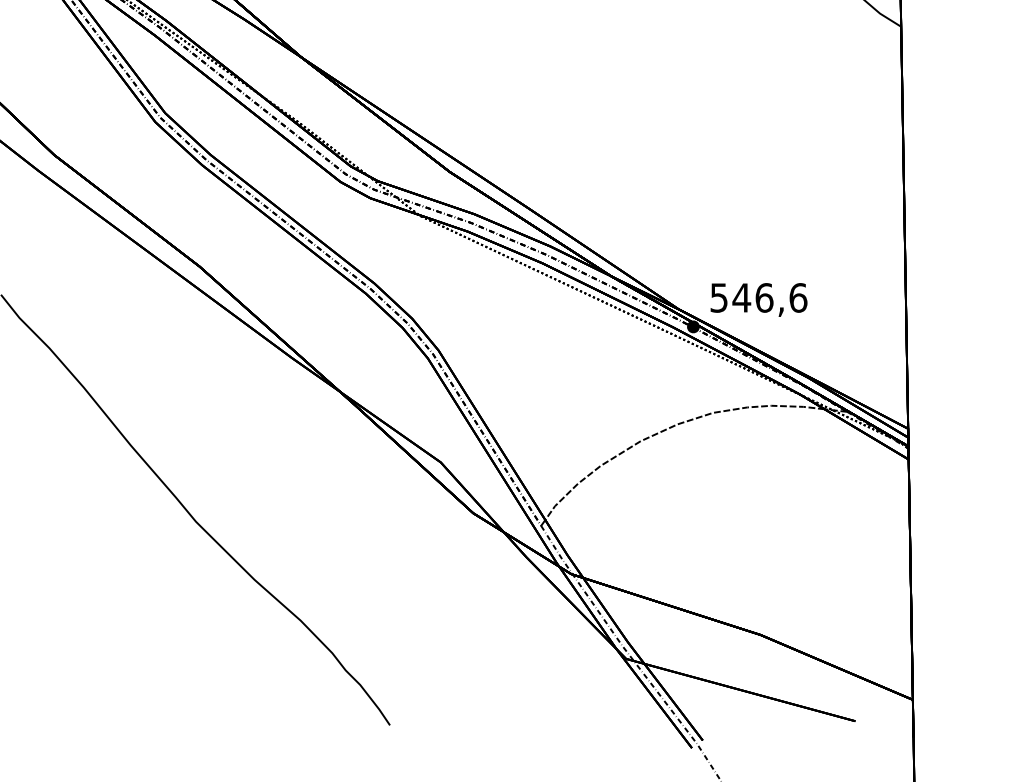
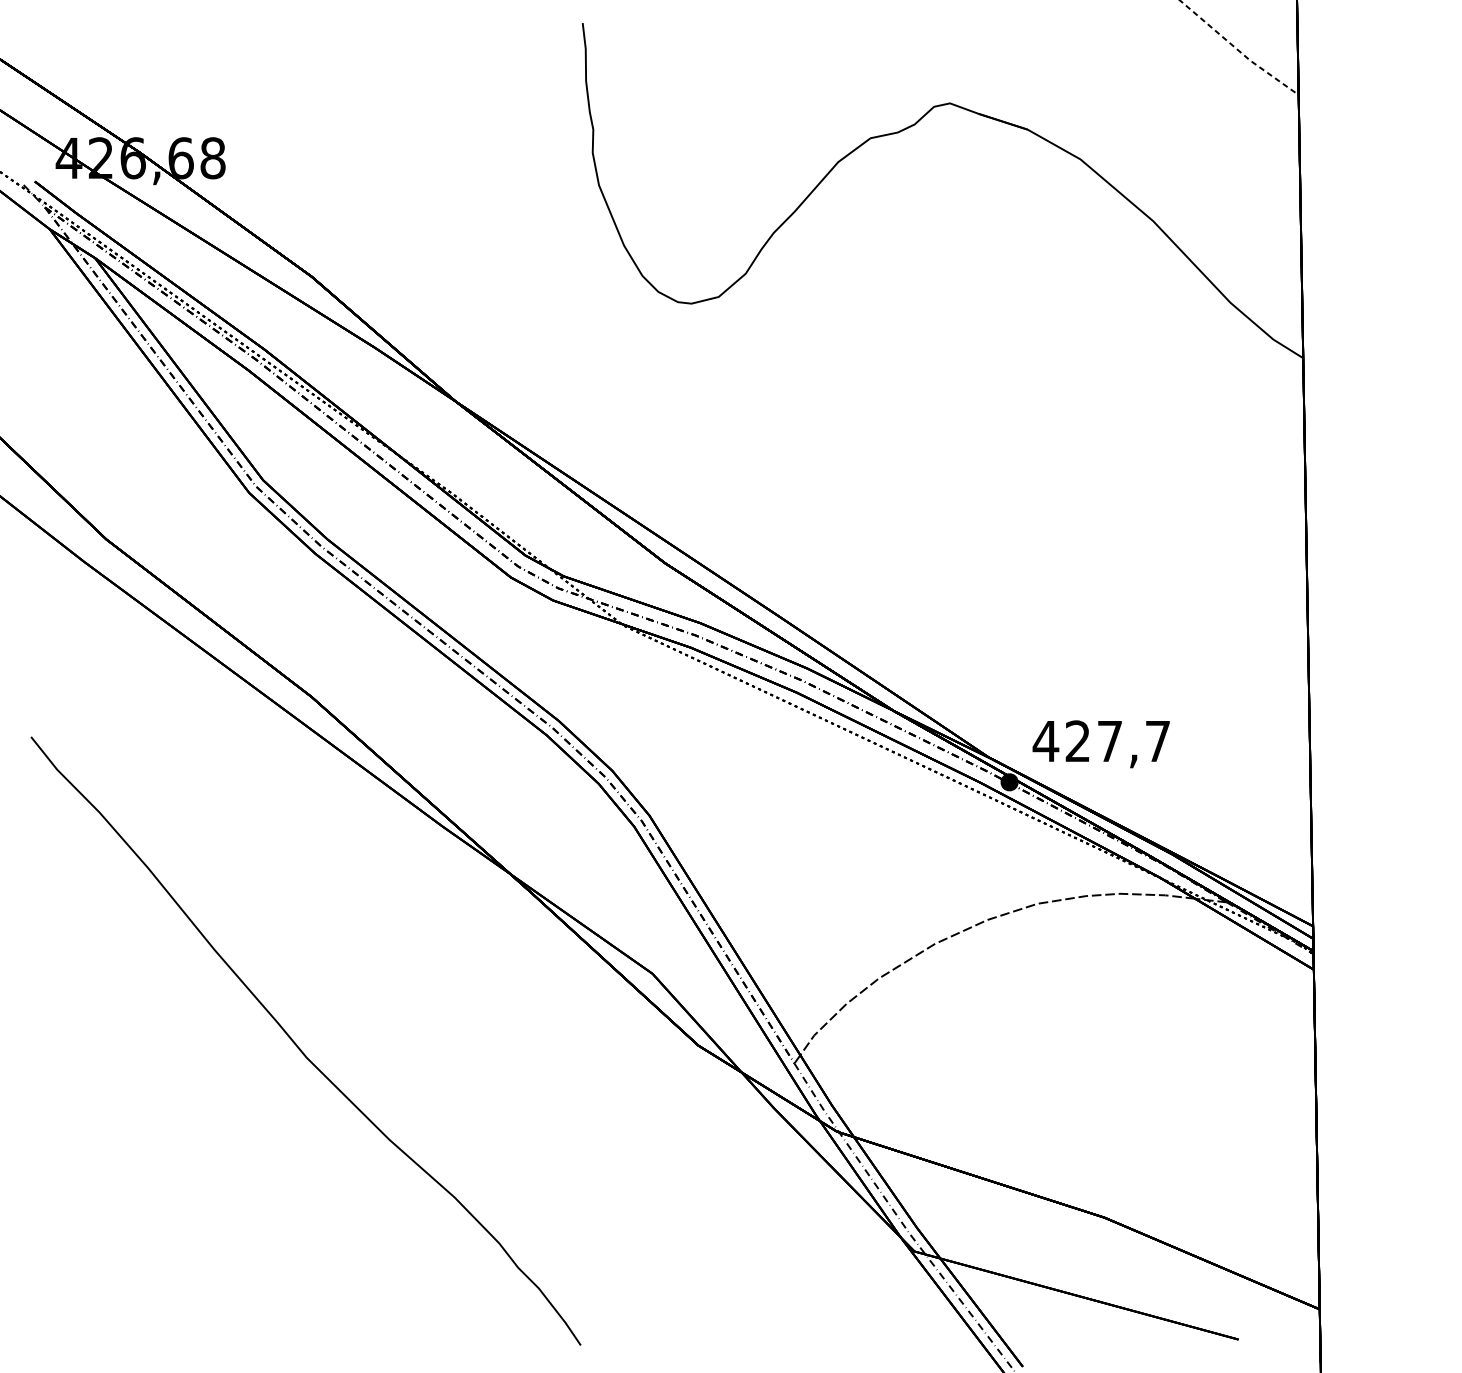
text: (758, 298) -> (1101, 741), 546,6 -> 427,7

